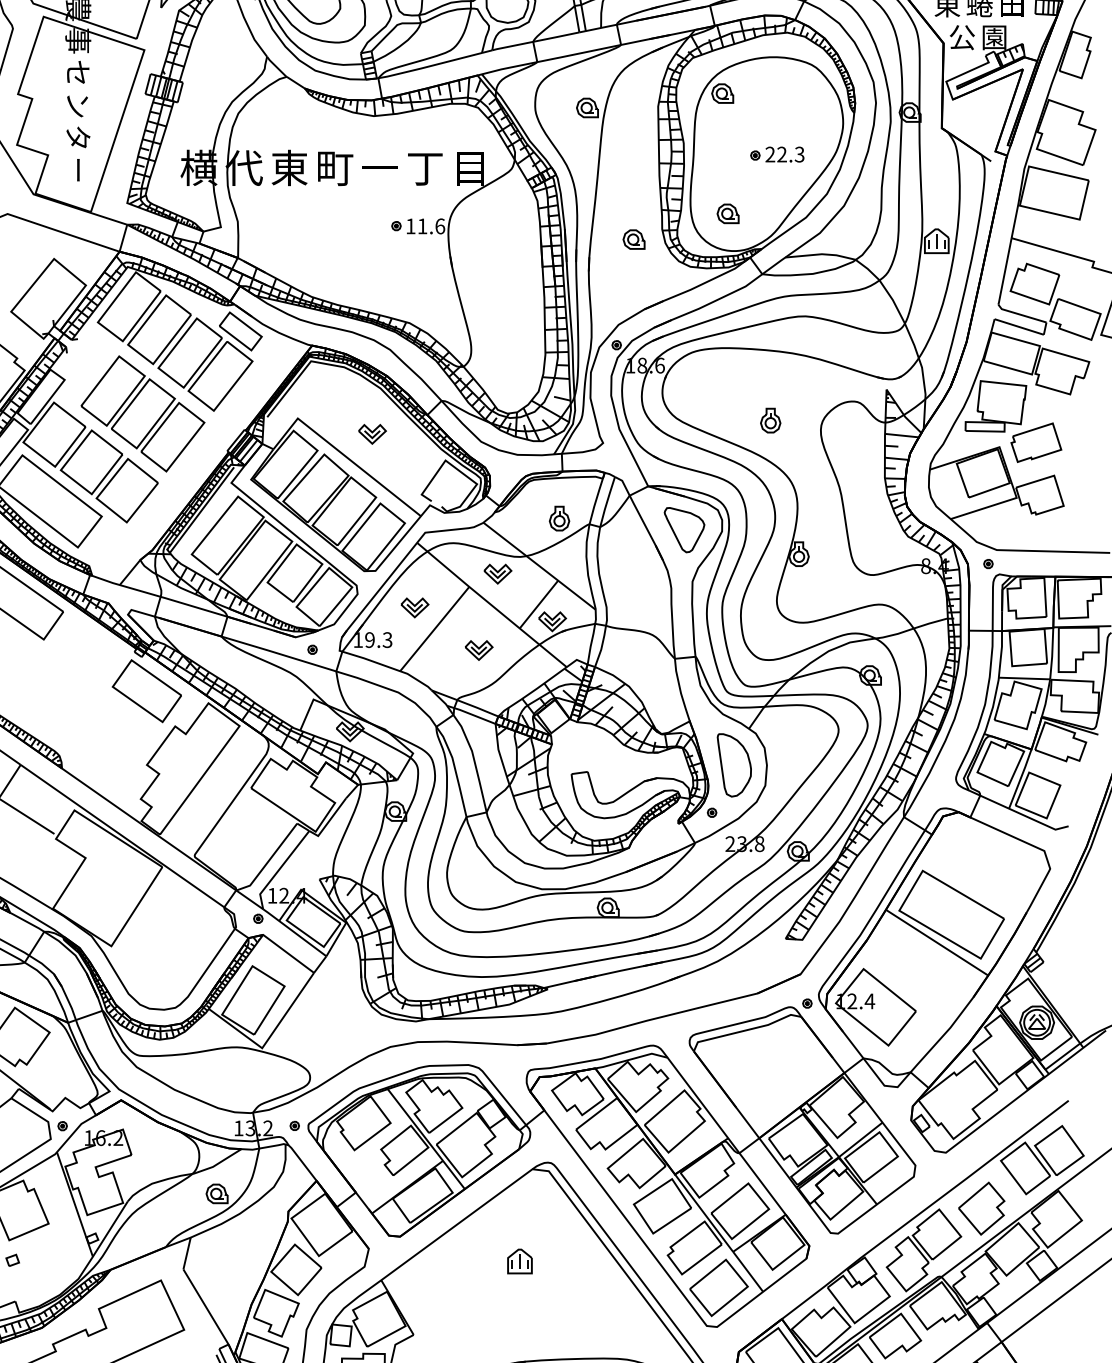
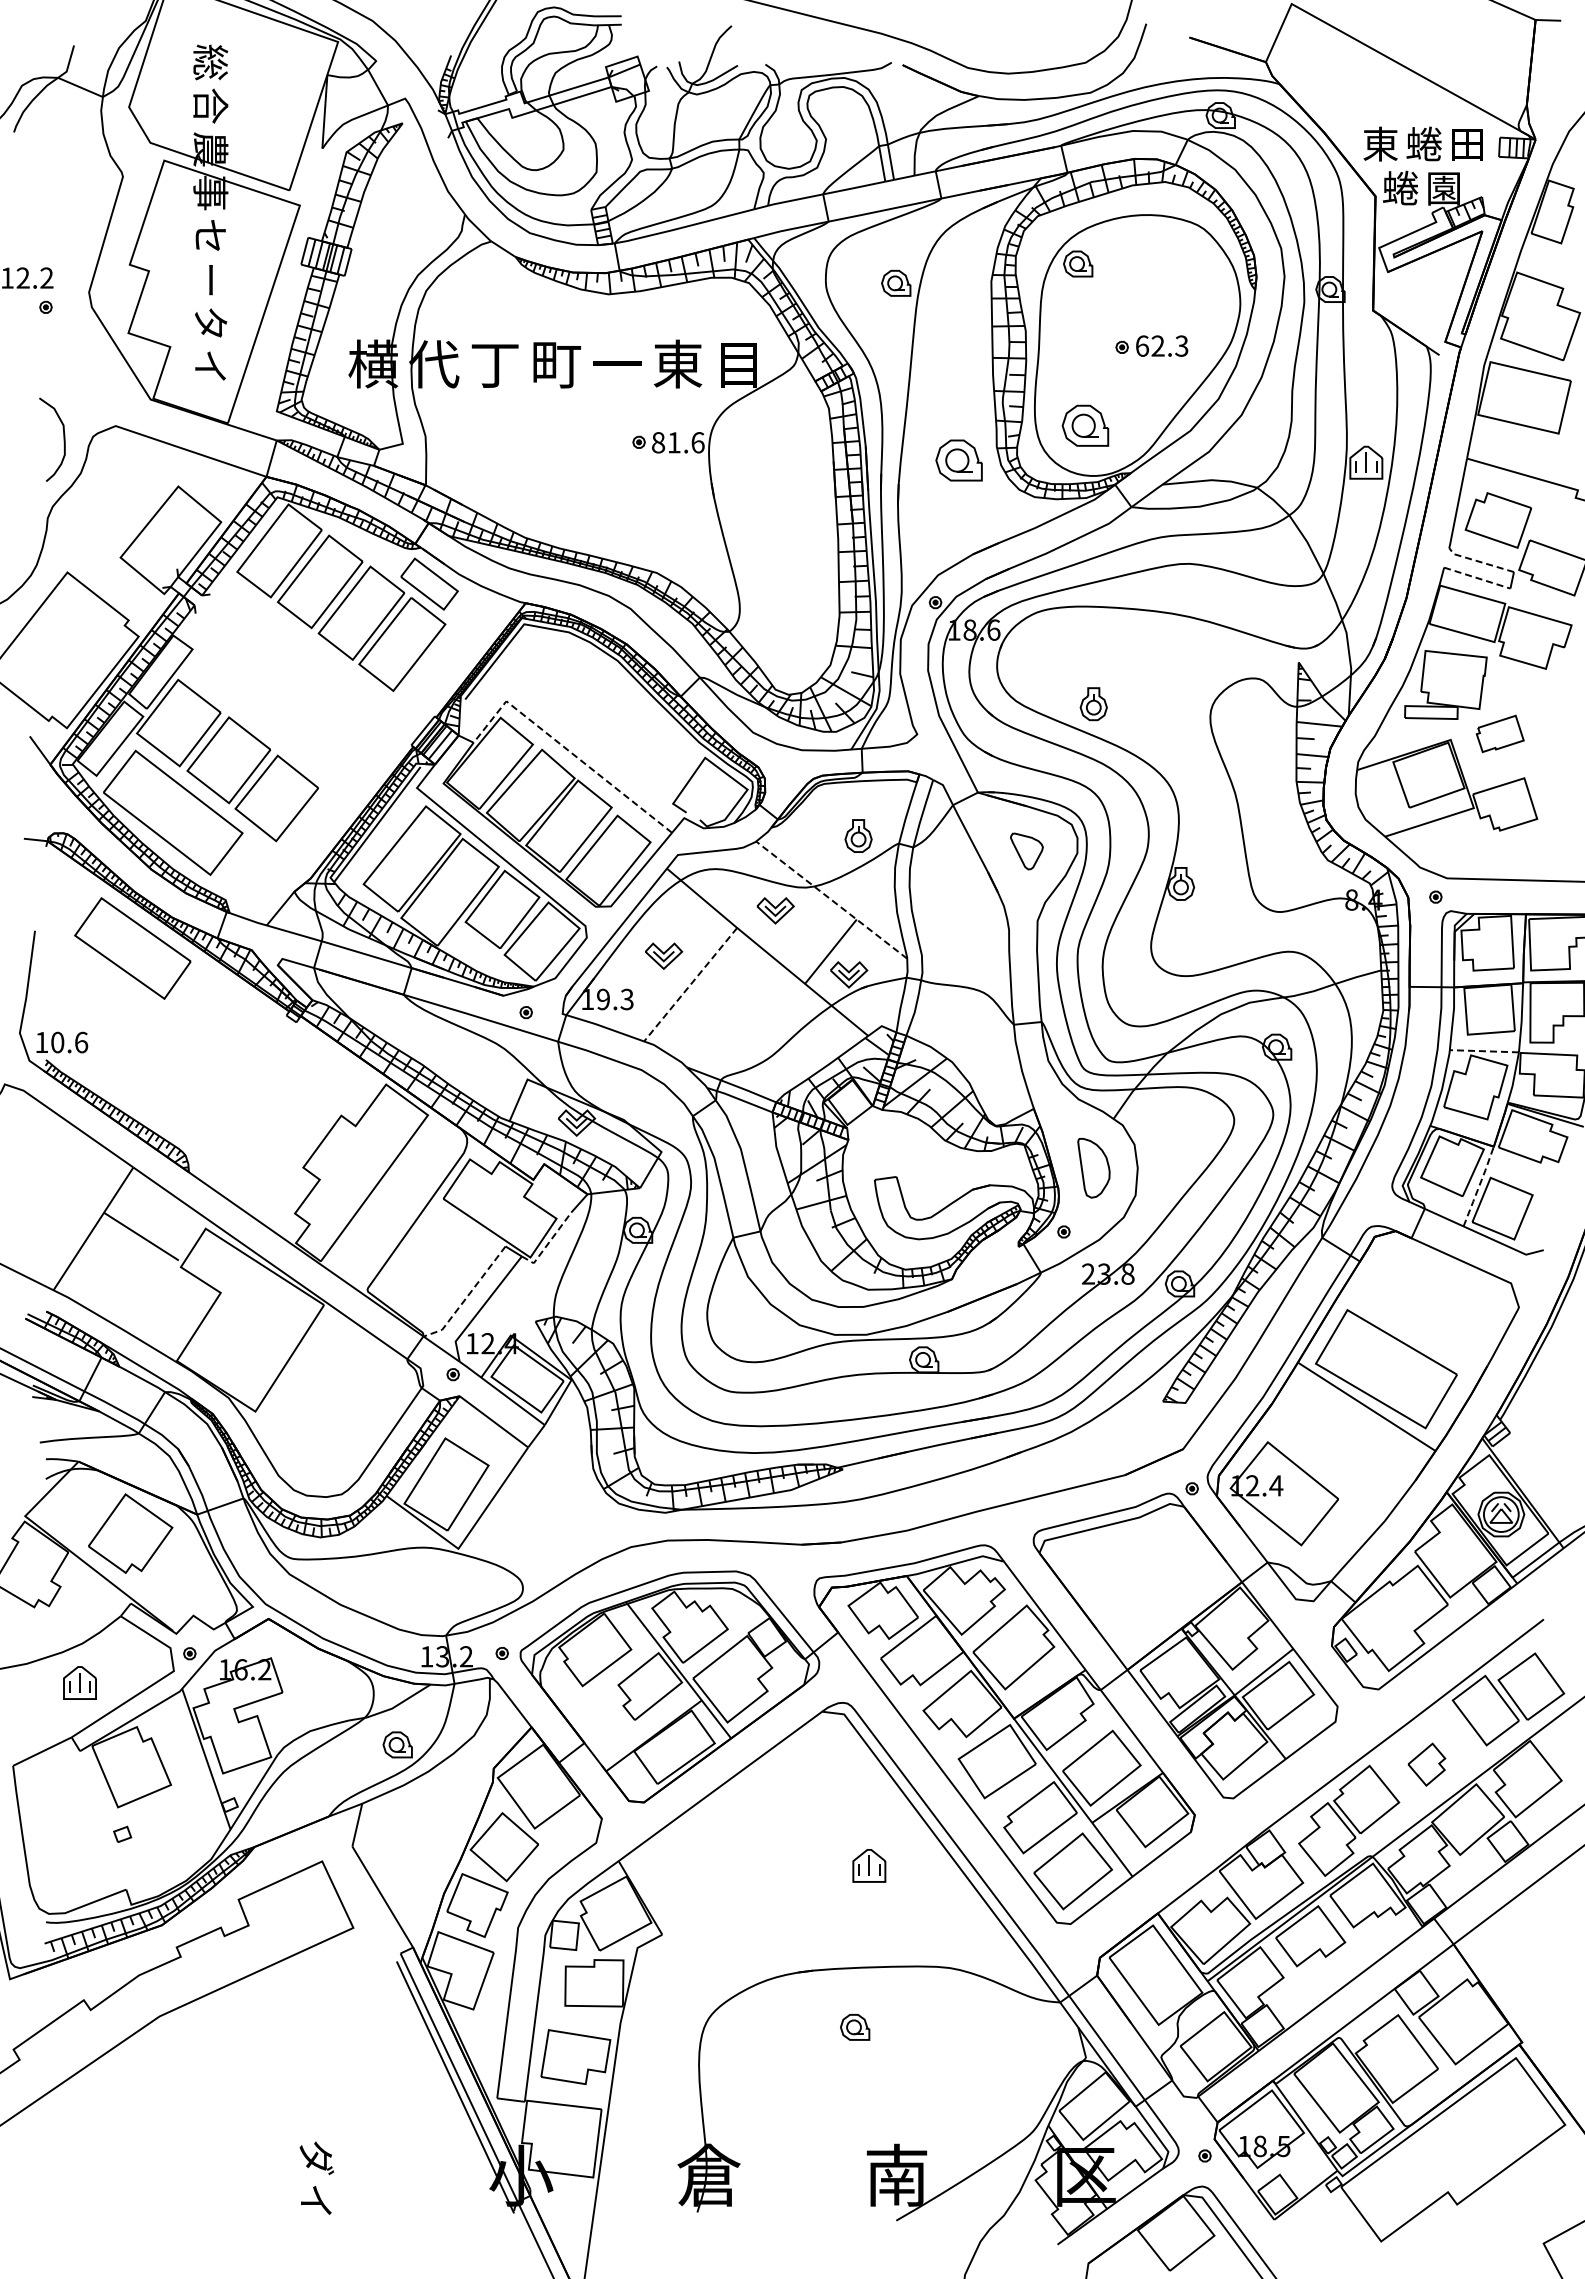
text: (962, 36) -> (1400, 187), 公 -> 蜷
text: (77, 105) -> (209, 280), ン -> ー
text: (769, 154) -> (1141, 345), 22.3 -> 62.3
text: (289, 167) -> (495, 363), 東 -> 丁
text: (424, 167) -> (677, 363), 丁 -> 東
text: (78, 169) -> (210, 366), ー -> イ
part: (728, 213) -> (1085, 425), size x1.6
text: (410, 226) -> (658, 442), 11.6 -> 81.6
part: (633, 239) -> (958, 460), size x1.6
line: (1020, 314) -> (1479, 561), solid -> dashed
line: (1019, 327) -> (1477, 578), solid -> dashed
part: (142, 413) -> (297, 694), removed
part: (770, 420) -> (1093, 704), moved
part: (372, 434) -> (606, 722), removed
part: (1035, 442) -> (1499, 733), size x0.7
line: (343, 455) -> (568, 750), solid -> dashed
part: (684, 530) -> (1026, 851), size x0.6
line: (539, 566) -> (831, 900), solid -> dashed
line: (434, 629) -> (690, 985), solid -> dashed
part: (479, 650) -> (750, 1013), removed
line: (1024, 678) -> (1484, 1051), solid -> dashed
part: (147, 690) -> (303, 1067), removed
part: (734, 765) -> (1093, 1168), size x0.7
line: (1020, 779) -> (1479, 1186), solid -> dashed
line: (329, 821) -> (548, 1243), solid -> dashed
line: (269, 859) -> (468, 1295), solid -> dashed
part: (981, 1208) -> (1426, 1764), size x0.6
part: (520, 1261) -> (869, 1865), moved

